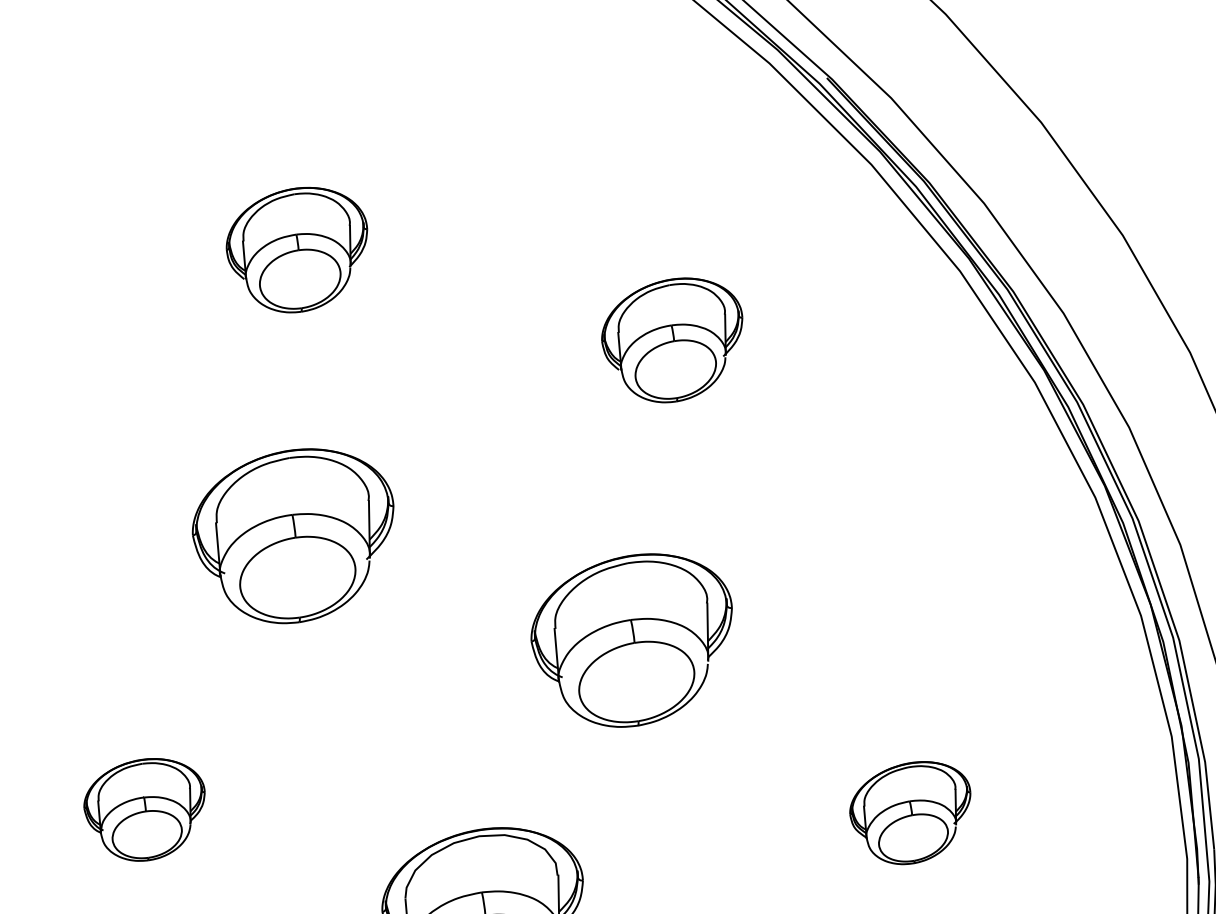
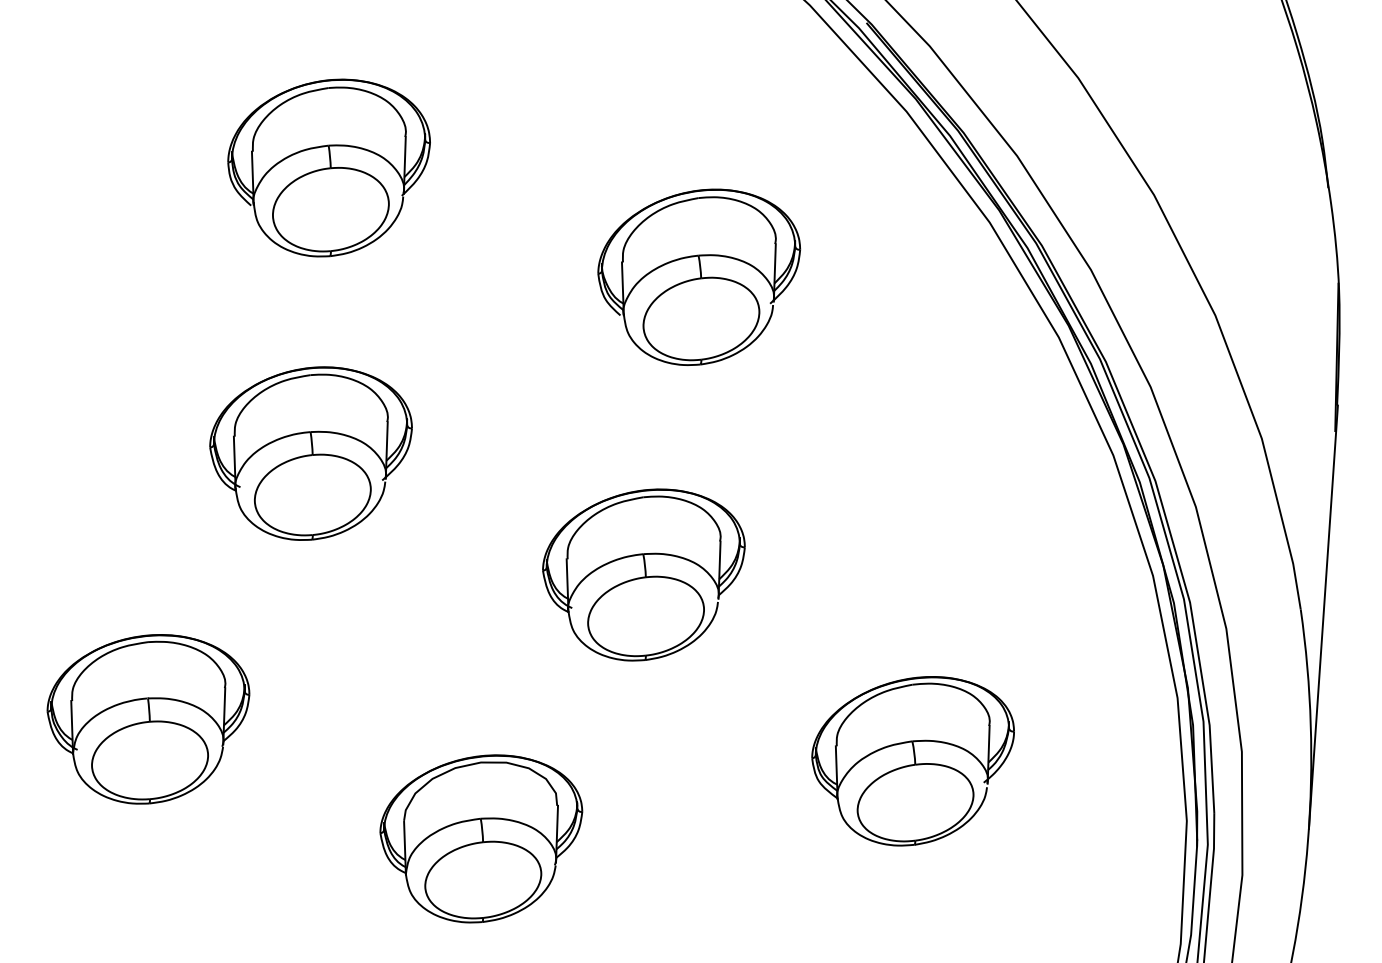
part: (296, 249) -> (328, 167), size x1.43
part: (672, 339) -> (699, 276), size x1.43
part: (145, 810) -> (148, 719), size x1.67
part: (910, 813) -> (912, 761), size x1.67

